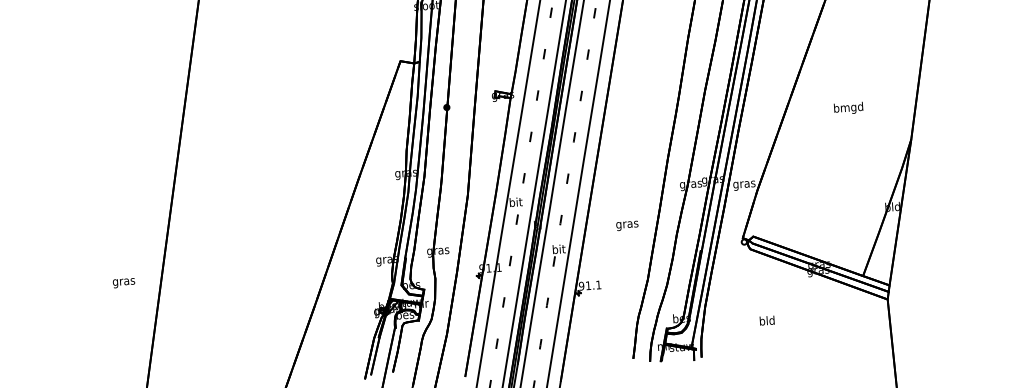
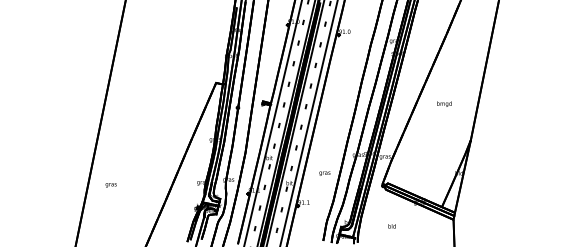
text: (848, 107) -> (444, 103), moved
text: (122, 283) -> (110, 185), moved

